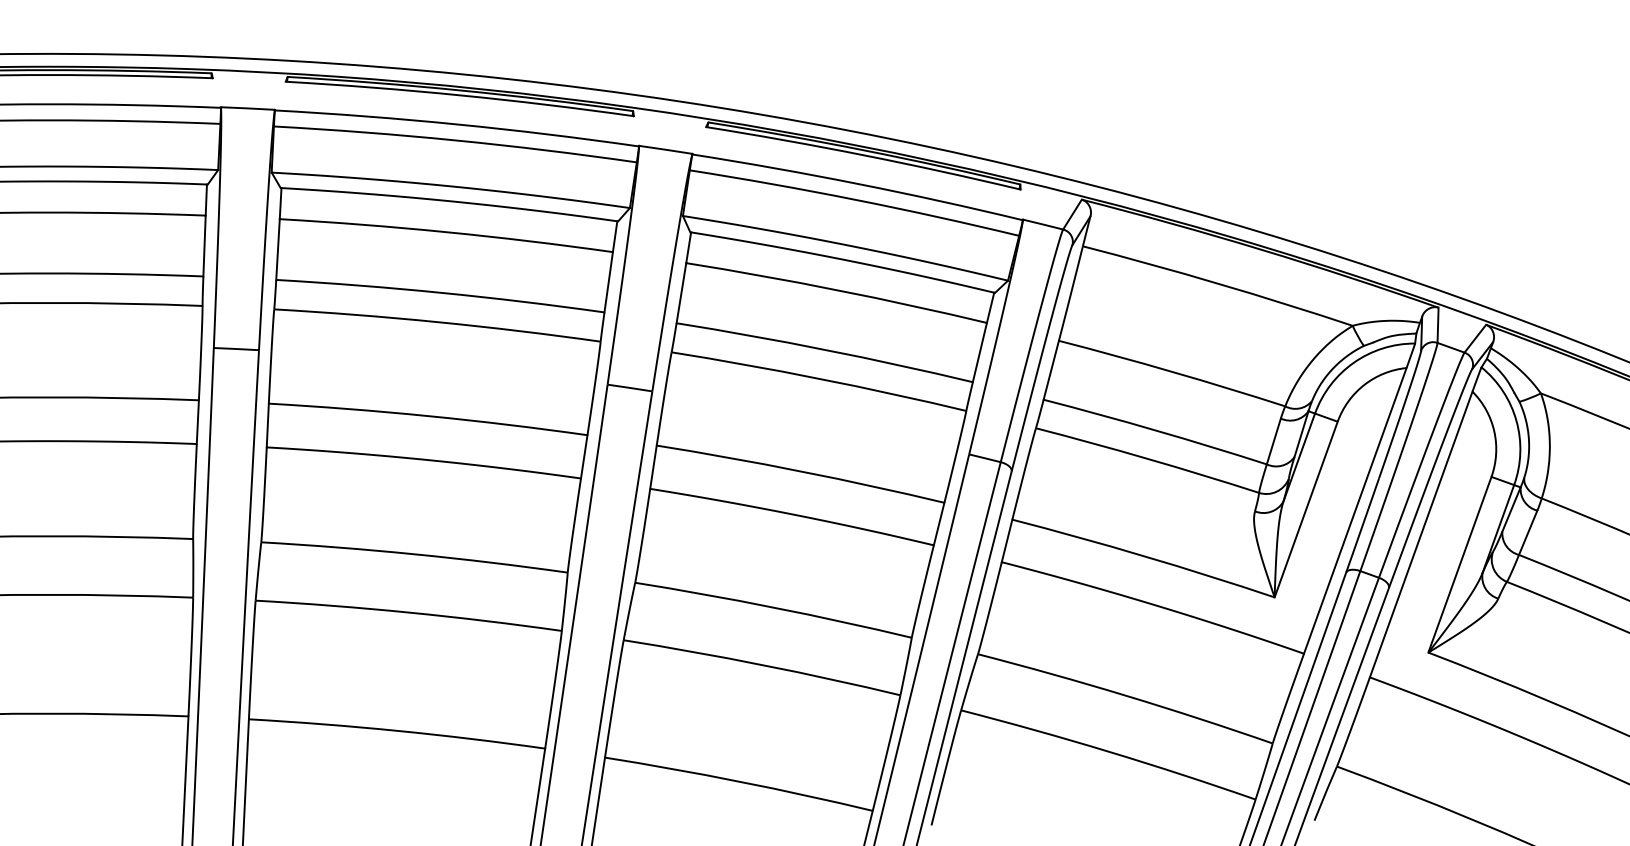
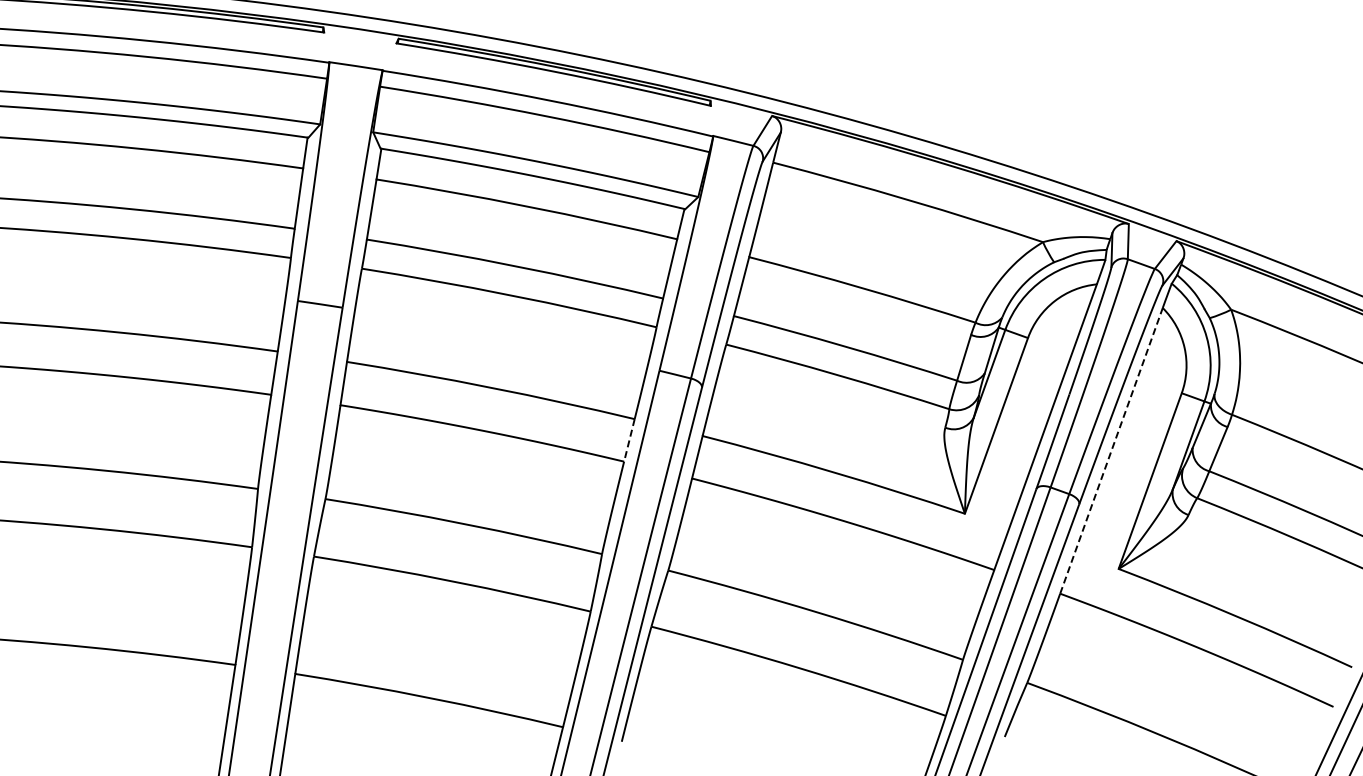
line: (939, 524) -> (629, 440), solid -> dashed
line: (1421, 534) -> (1111, 450), solid -> dashed

